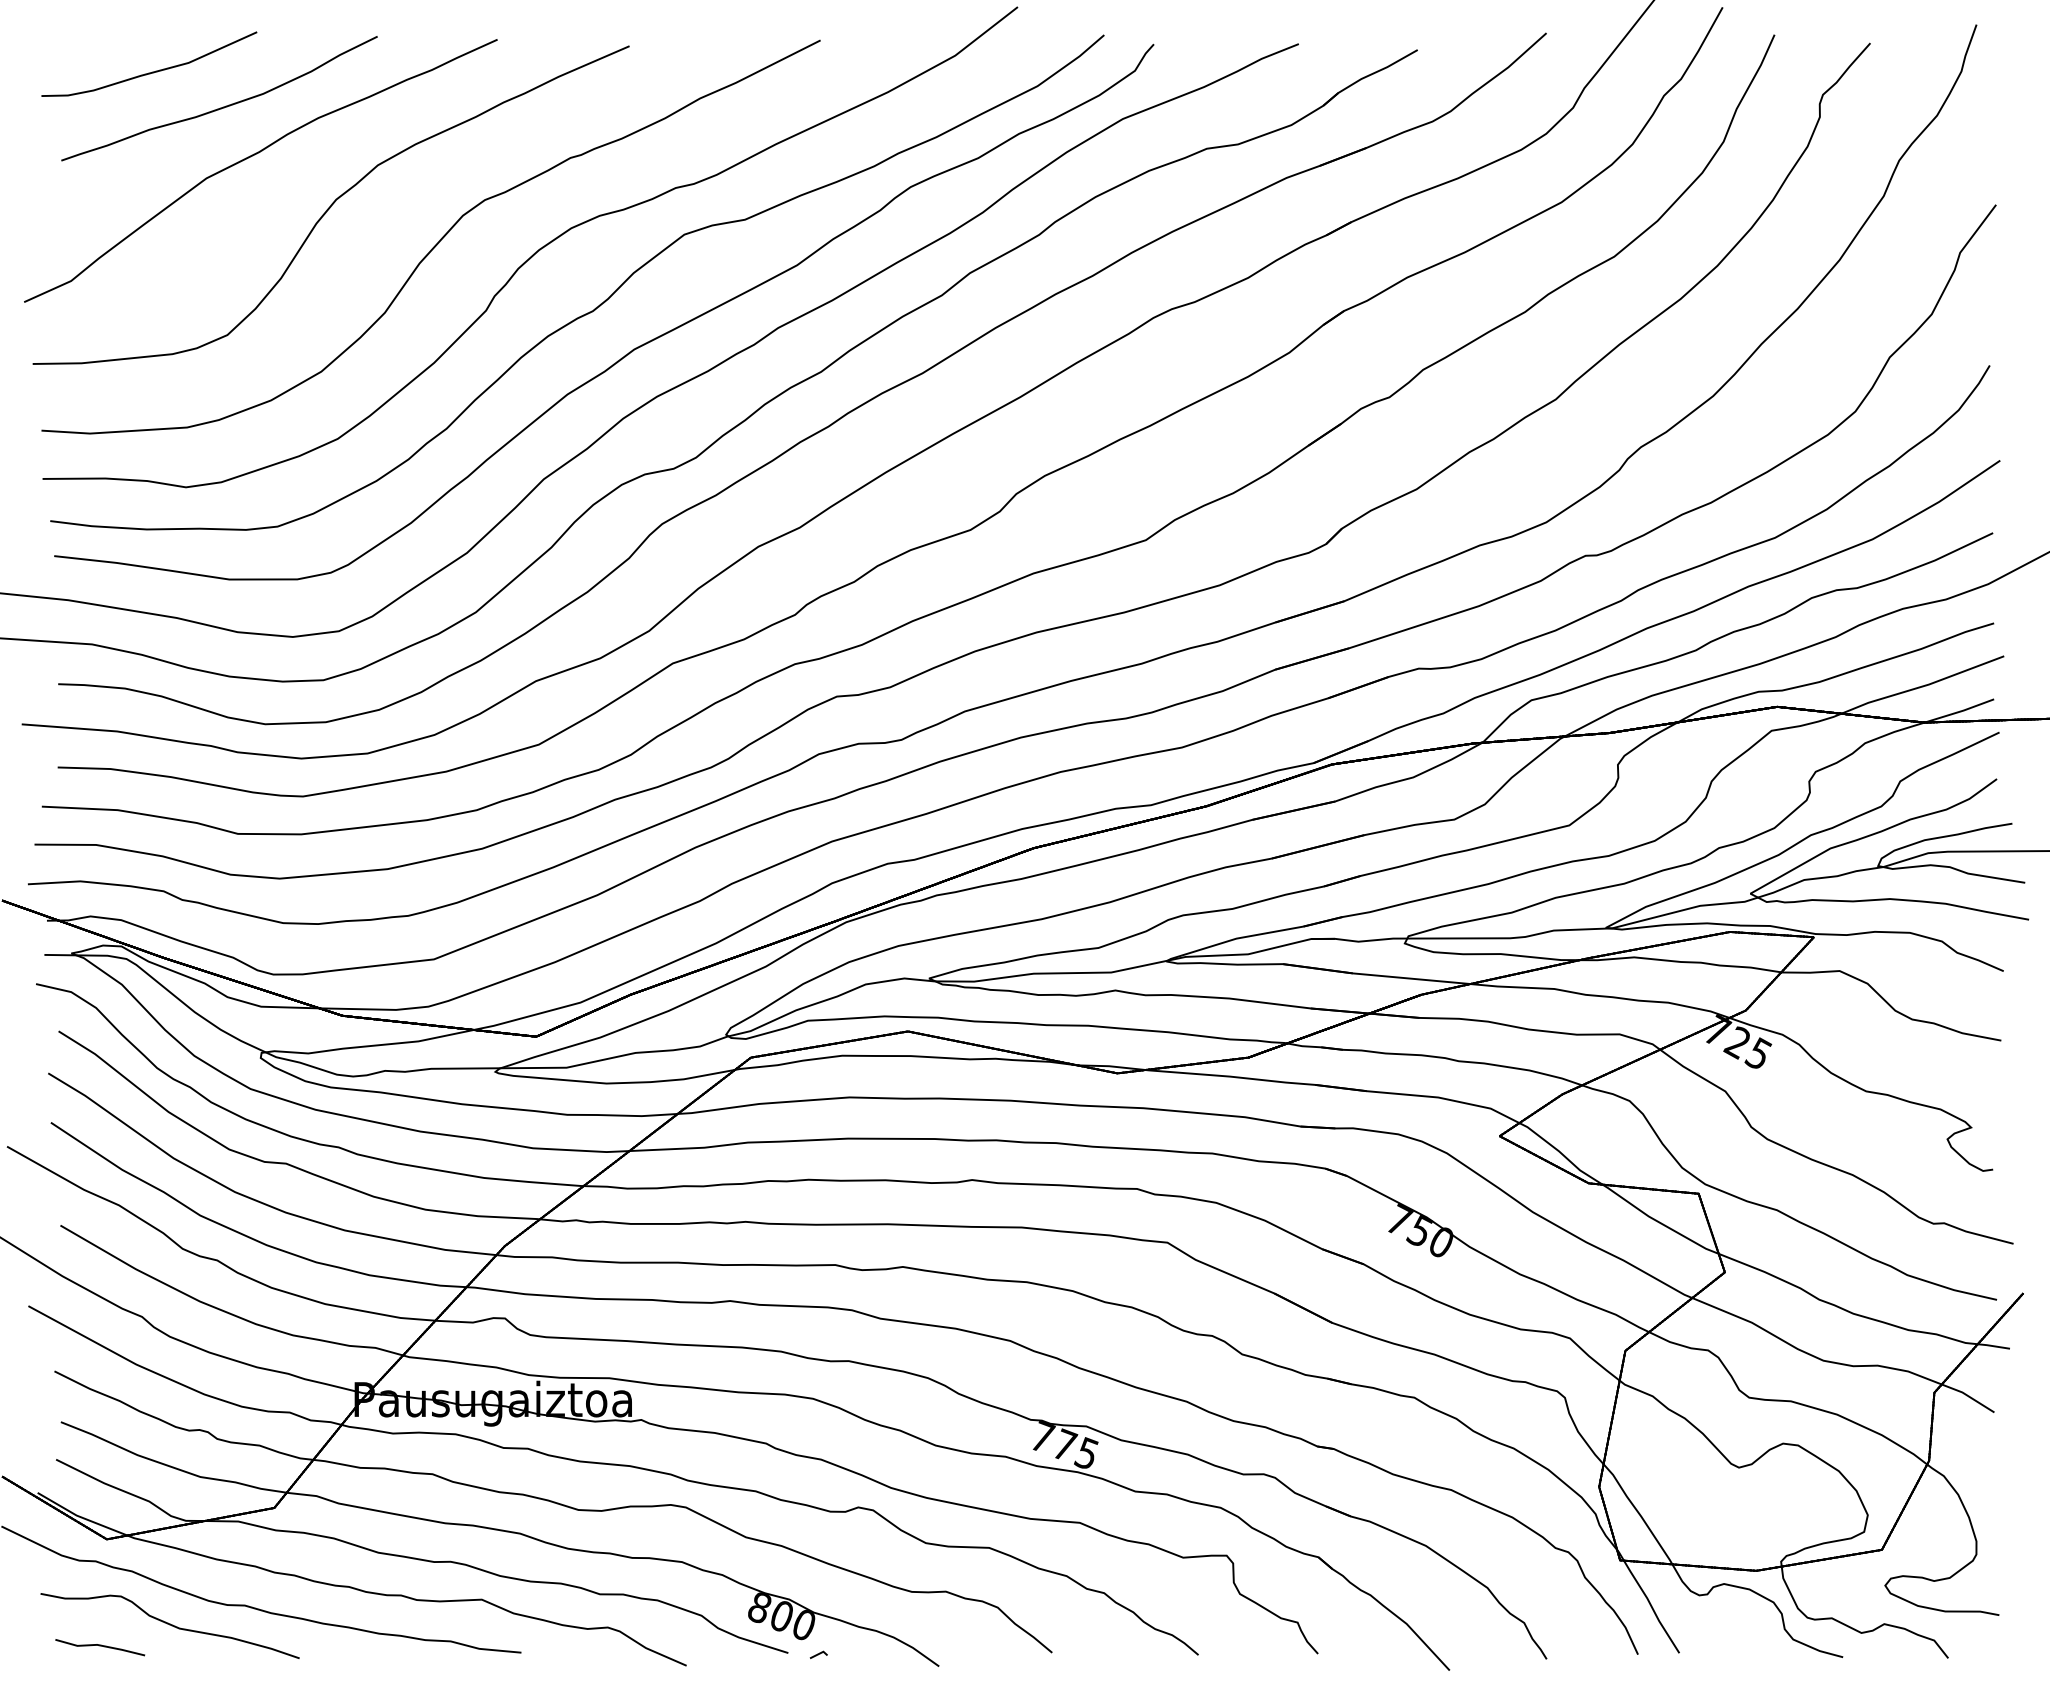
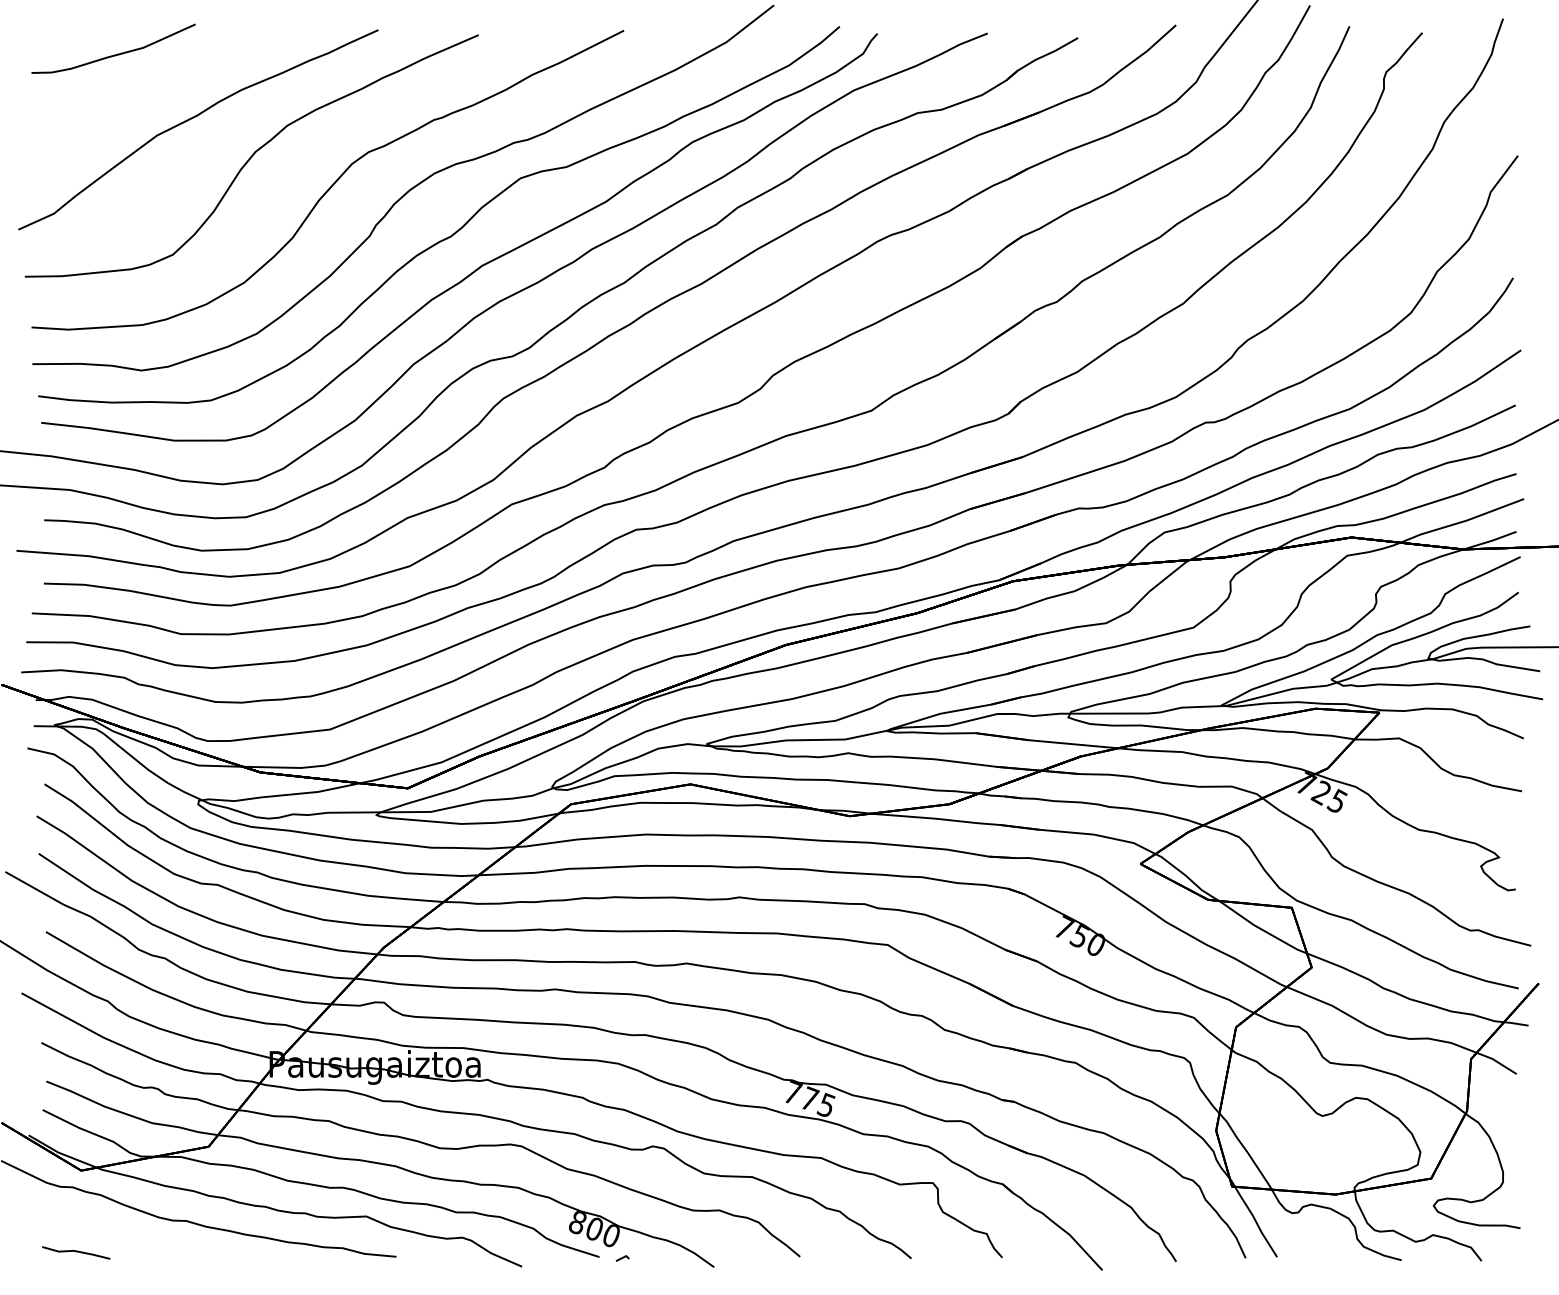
part: (223, 106) -> (169, 80), removed
curve: (169, 1625) -> (128, 1236), removed

